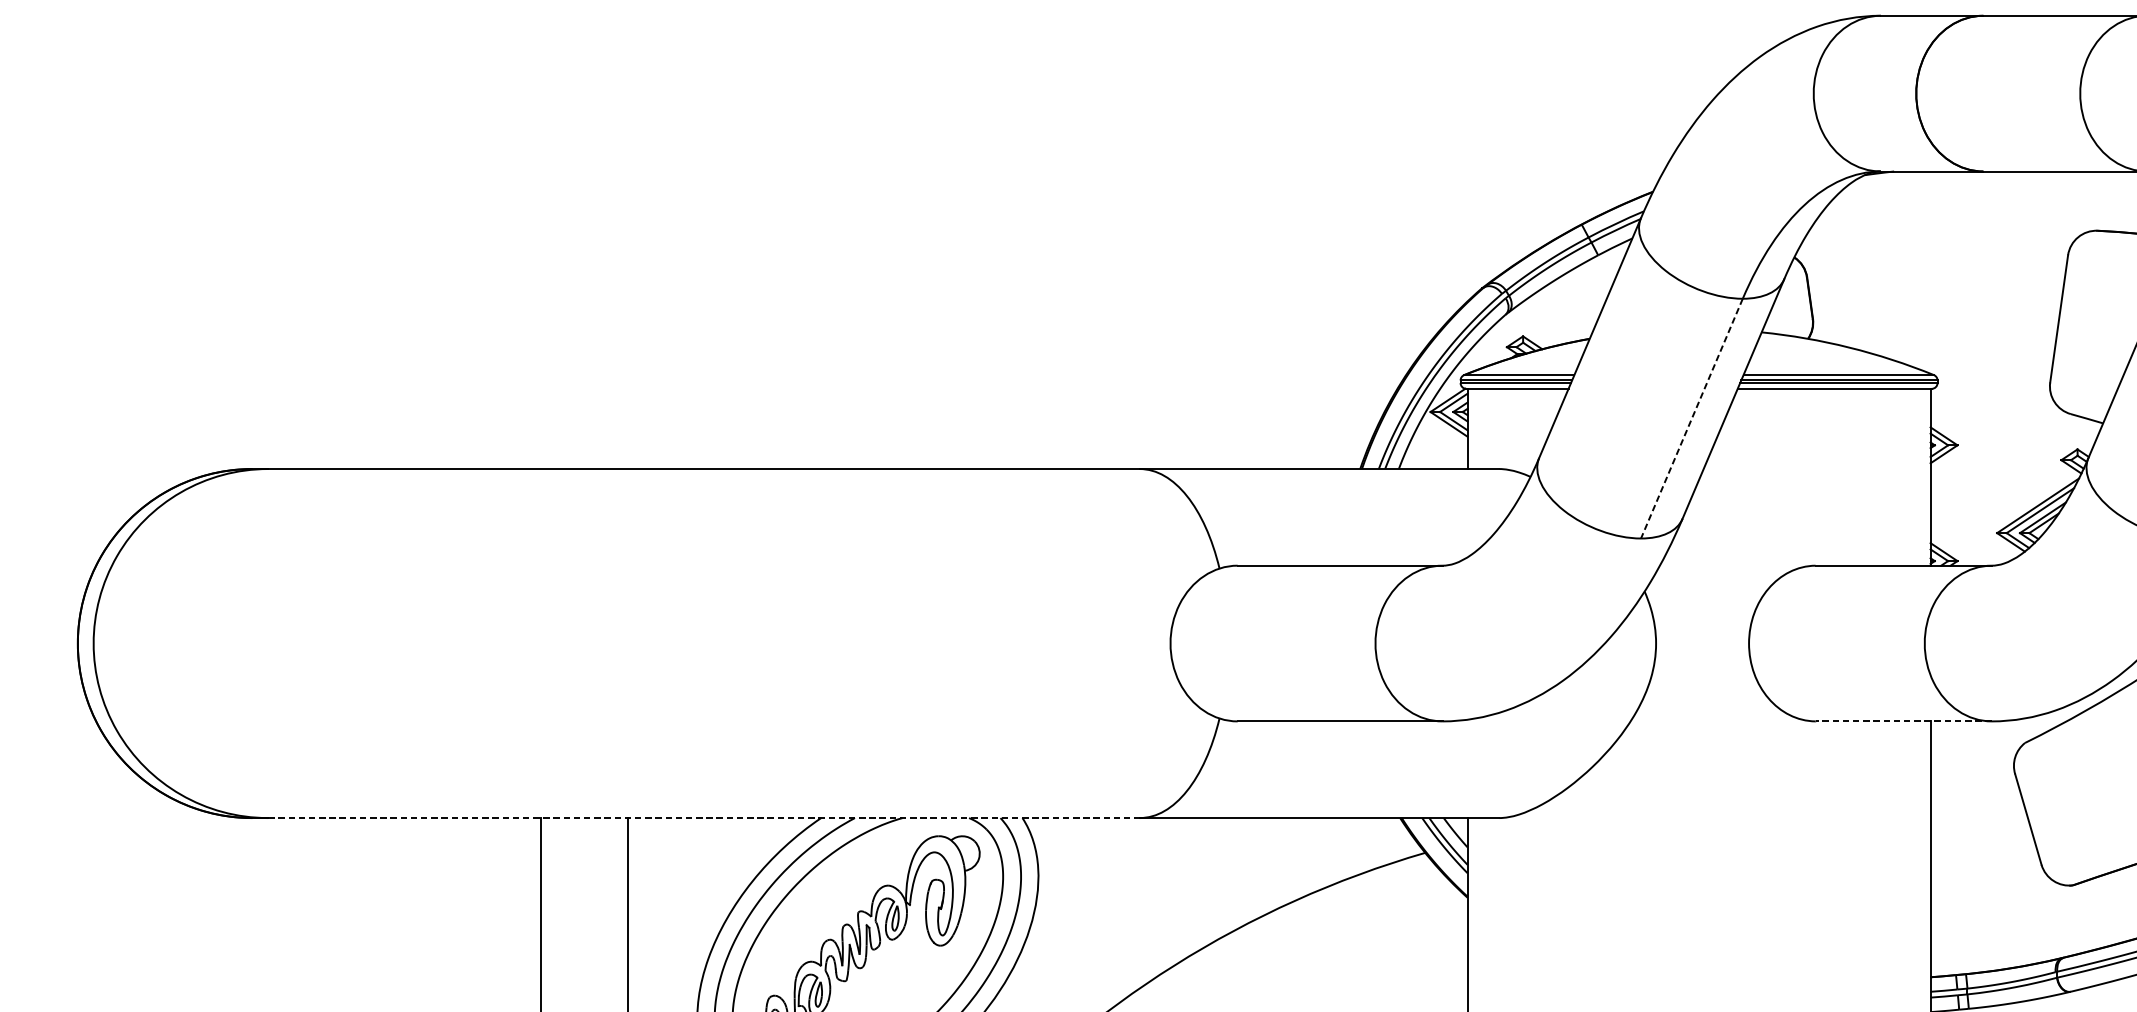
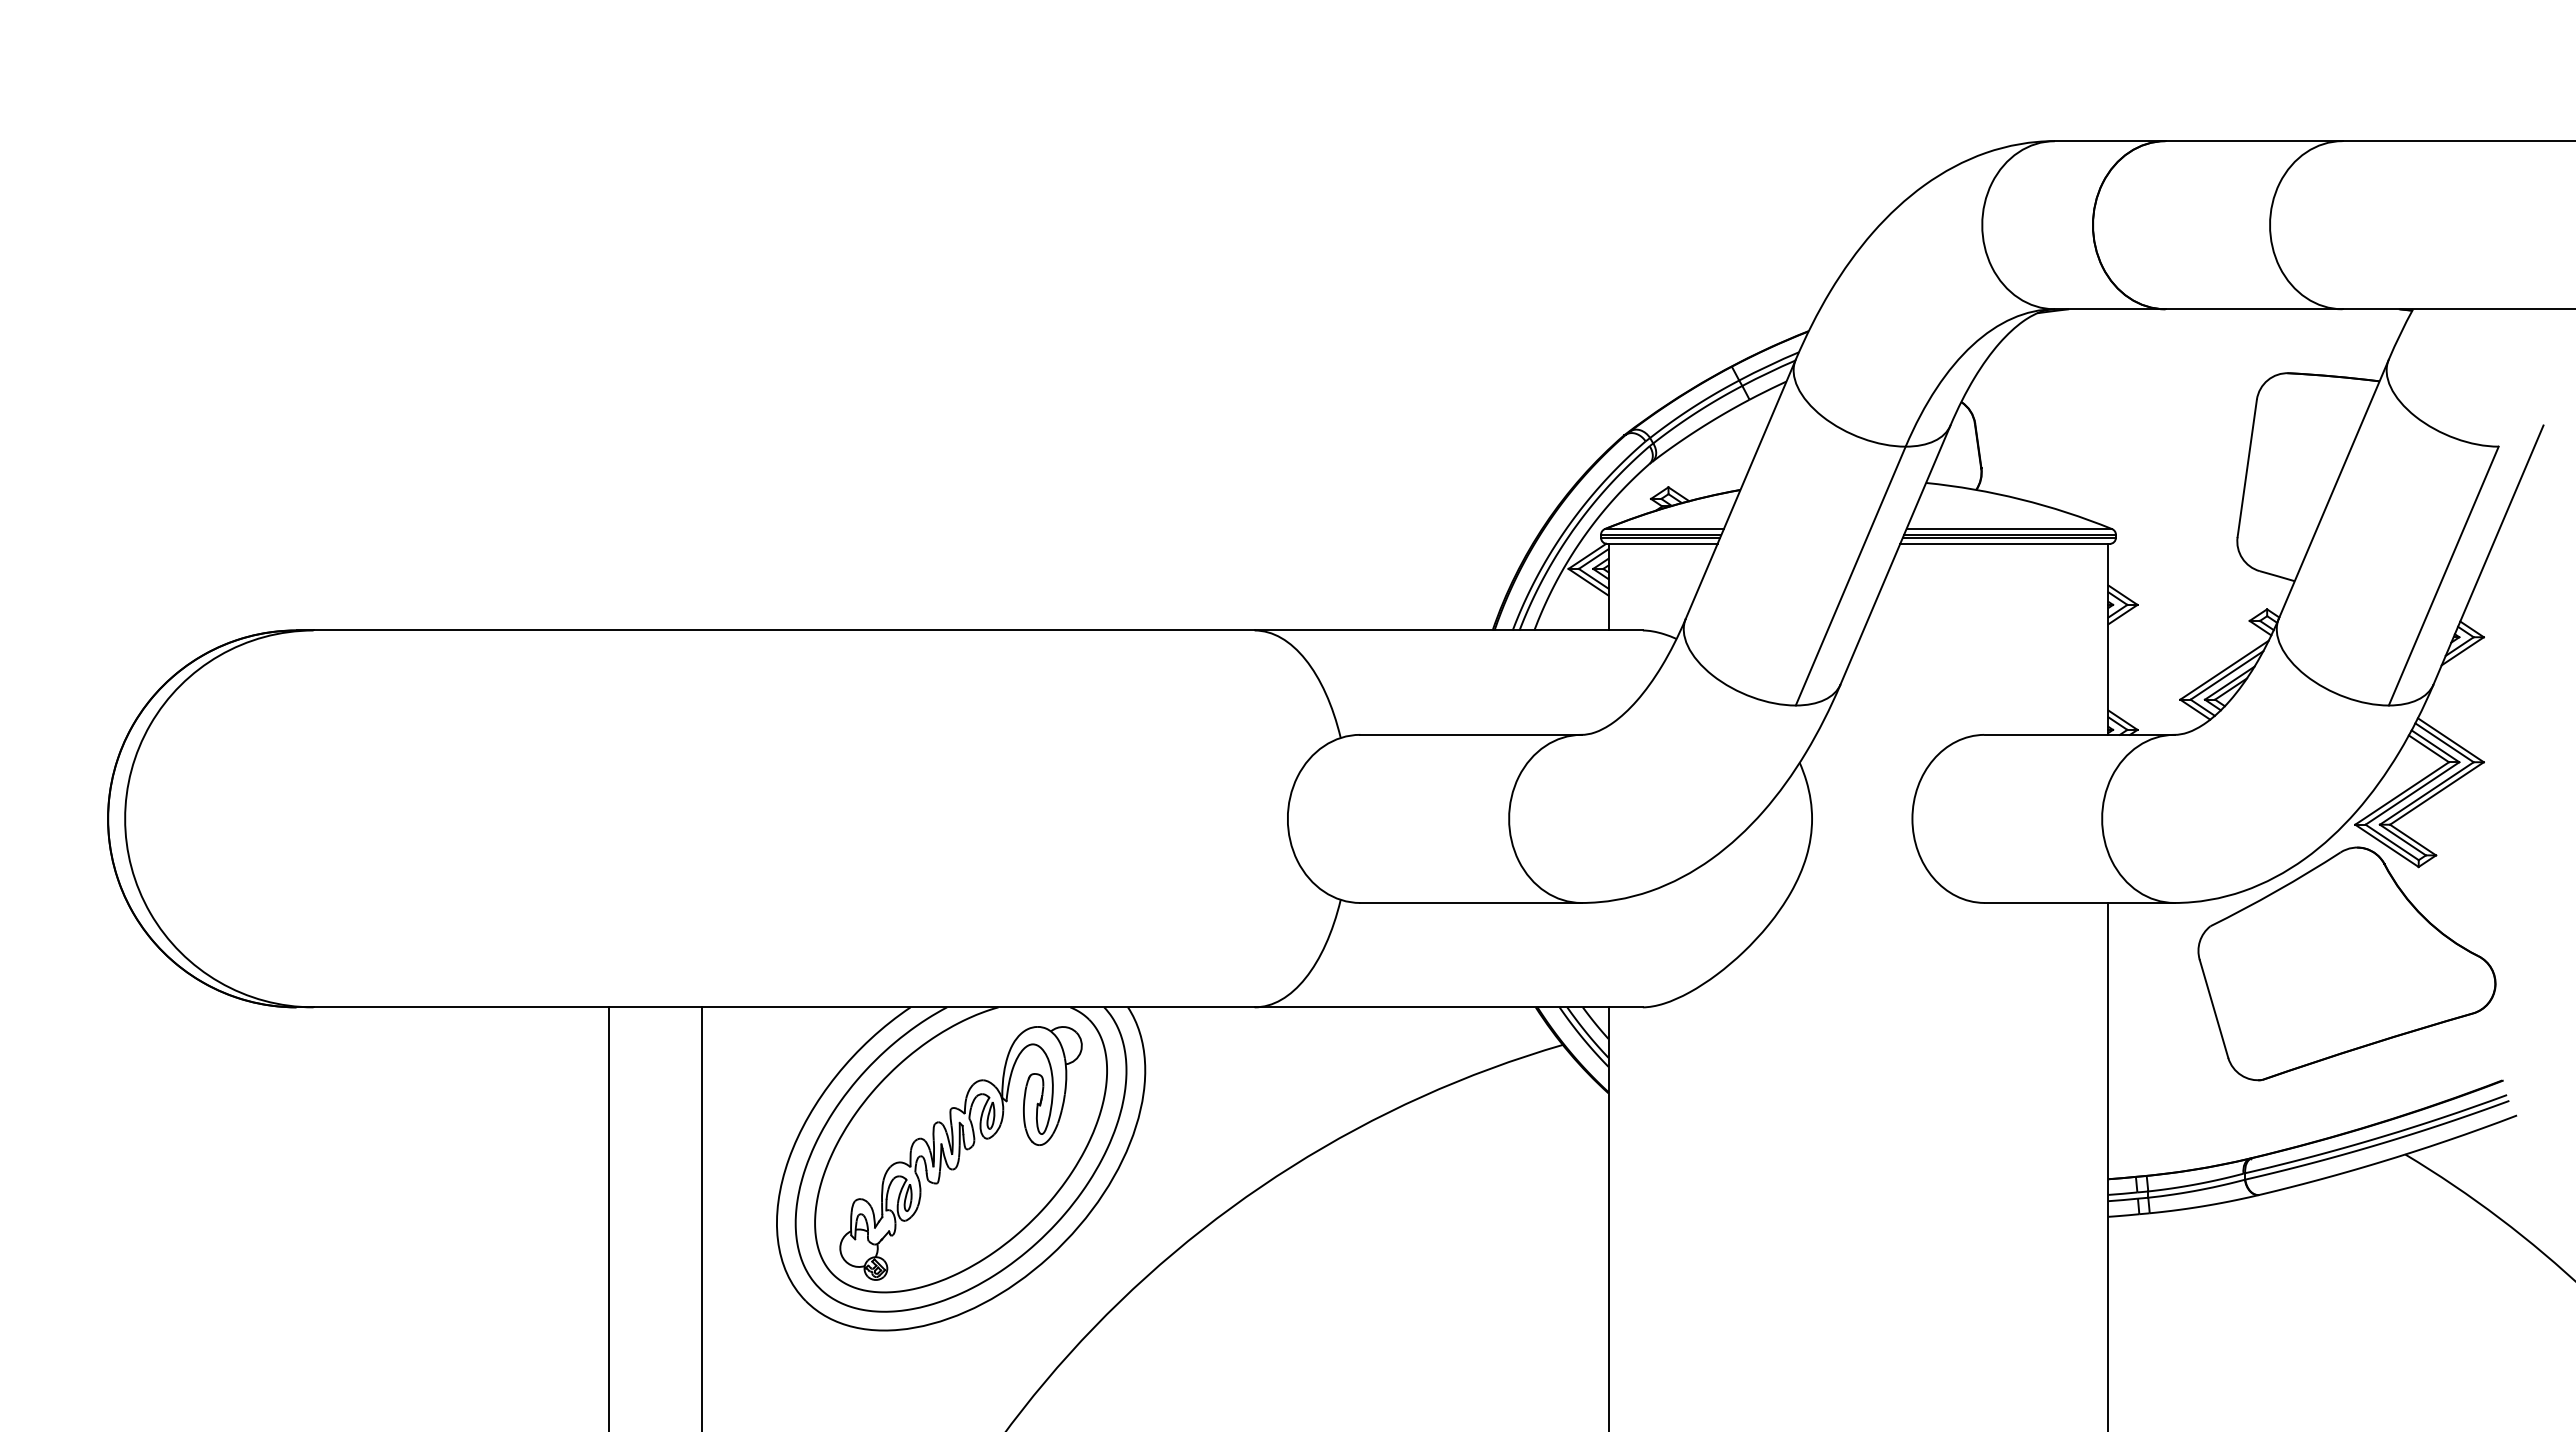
line: (1691, 419) -> (1850, 576), dashed -> solid
line: (1903, 720) -> (2079, 902), dashed -> solid
line: (704, 818) -> (784, 1007), dashed -> solid

